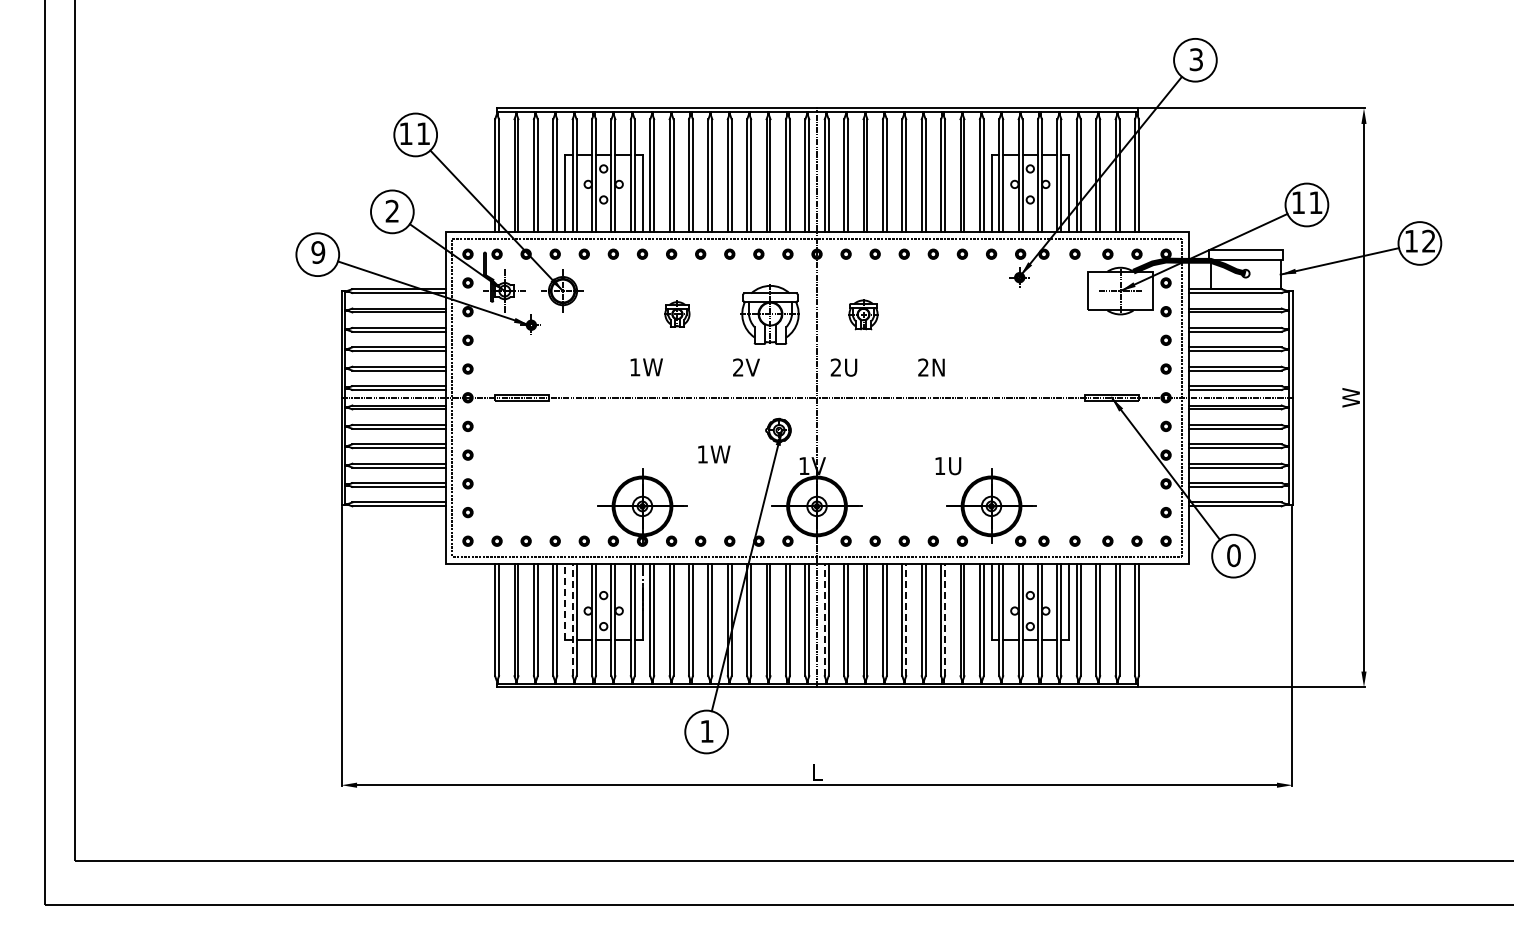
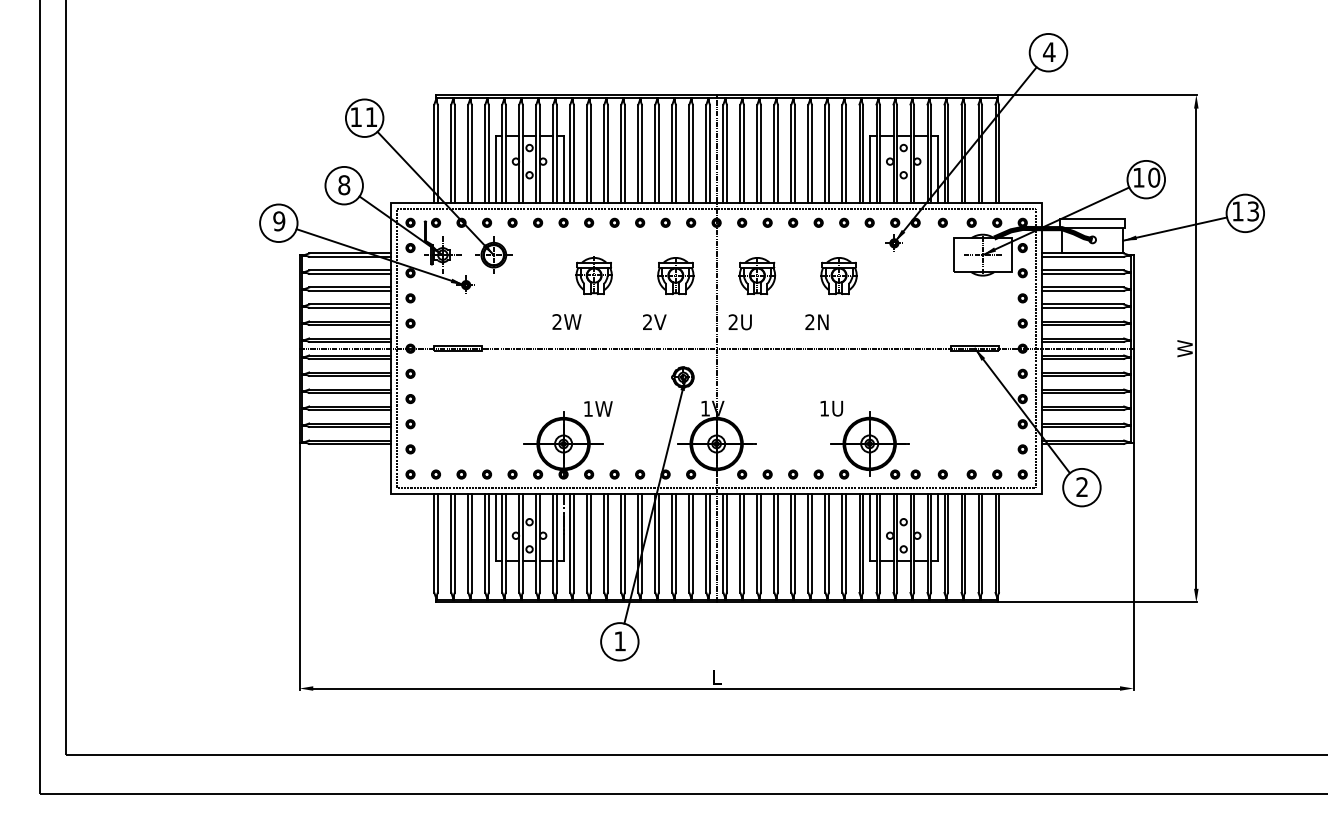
text: (1196, 59) -> (1049, 52), 3 -> 4
text: (1315, 202) -> (1153, 177), 11 -> 10
text: (392, 210) -> (344, 184), 2 -> 8
text: (1428, 241) -> (1252, 211), 12 -> 13
part: (677, 313) -> (594, 274), size x1.67
part: (770, 314) -> (675, 275), size x0.71
part: (863, 314) -> (757, 275), size x1.43
part: (956, 314) -> (838, 275), added
text: (634, 367) -> (556, 322), 1W -> 2W
text: (714, 454) -> (598, 409), moved
text: (1233, 555) -> (1081, 487), 0 -> 2
line: (564, 601) -> (495, 527), dashed -> solid
line: (572, 619) -> (502, 543), dashed -> solid
line: (824, 619) -> (723, 543), dashed -> solid
line: (906, 619) -> (795, 543), dashed -> solid
line: (945, 619) -> (829, 543), dashed -> solid

